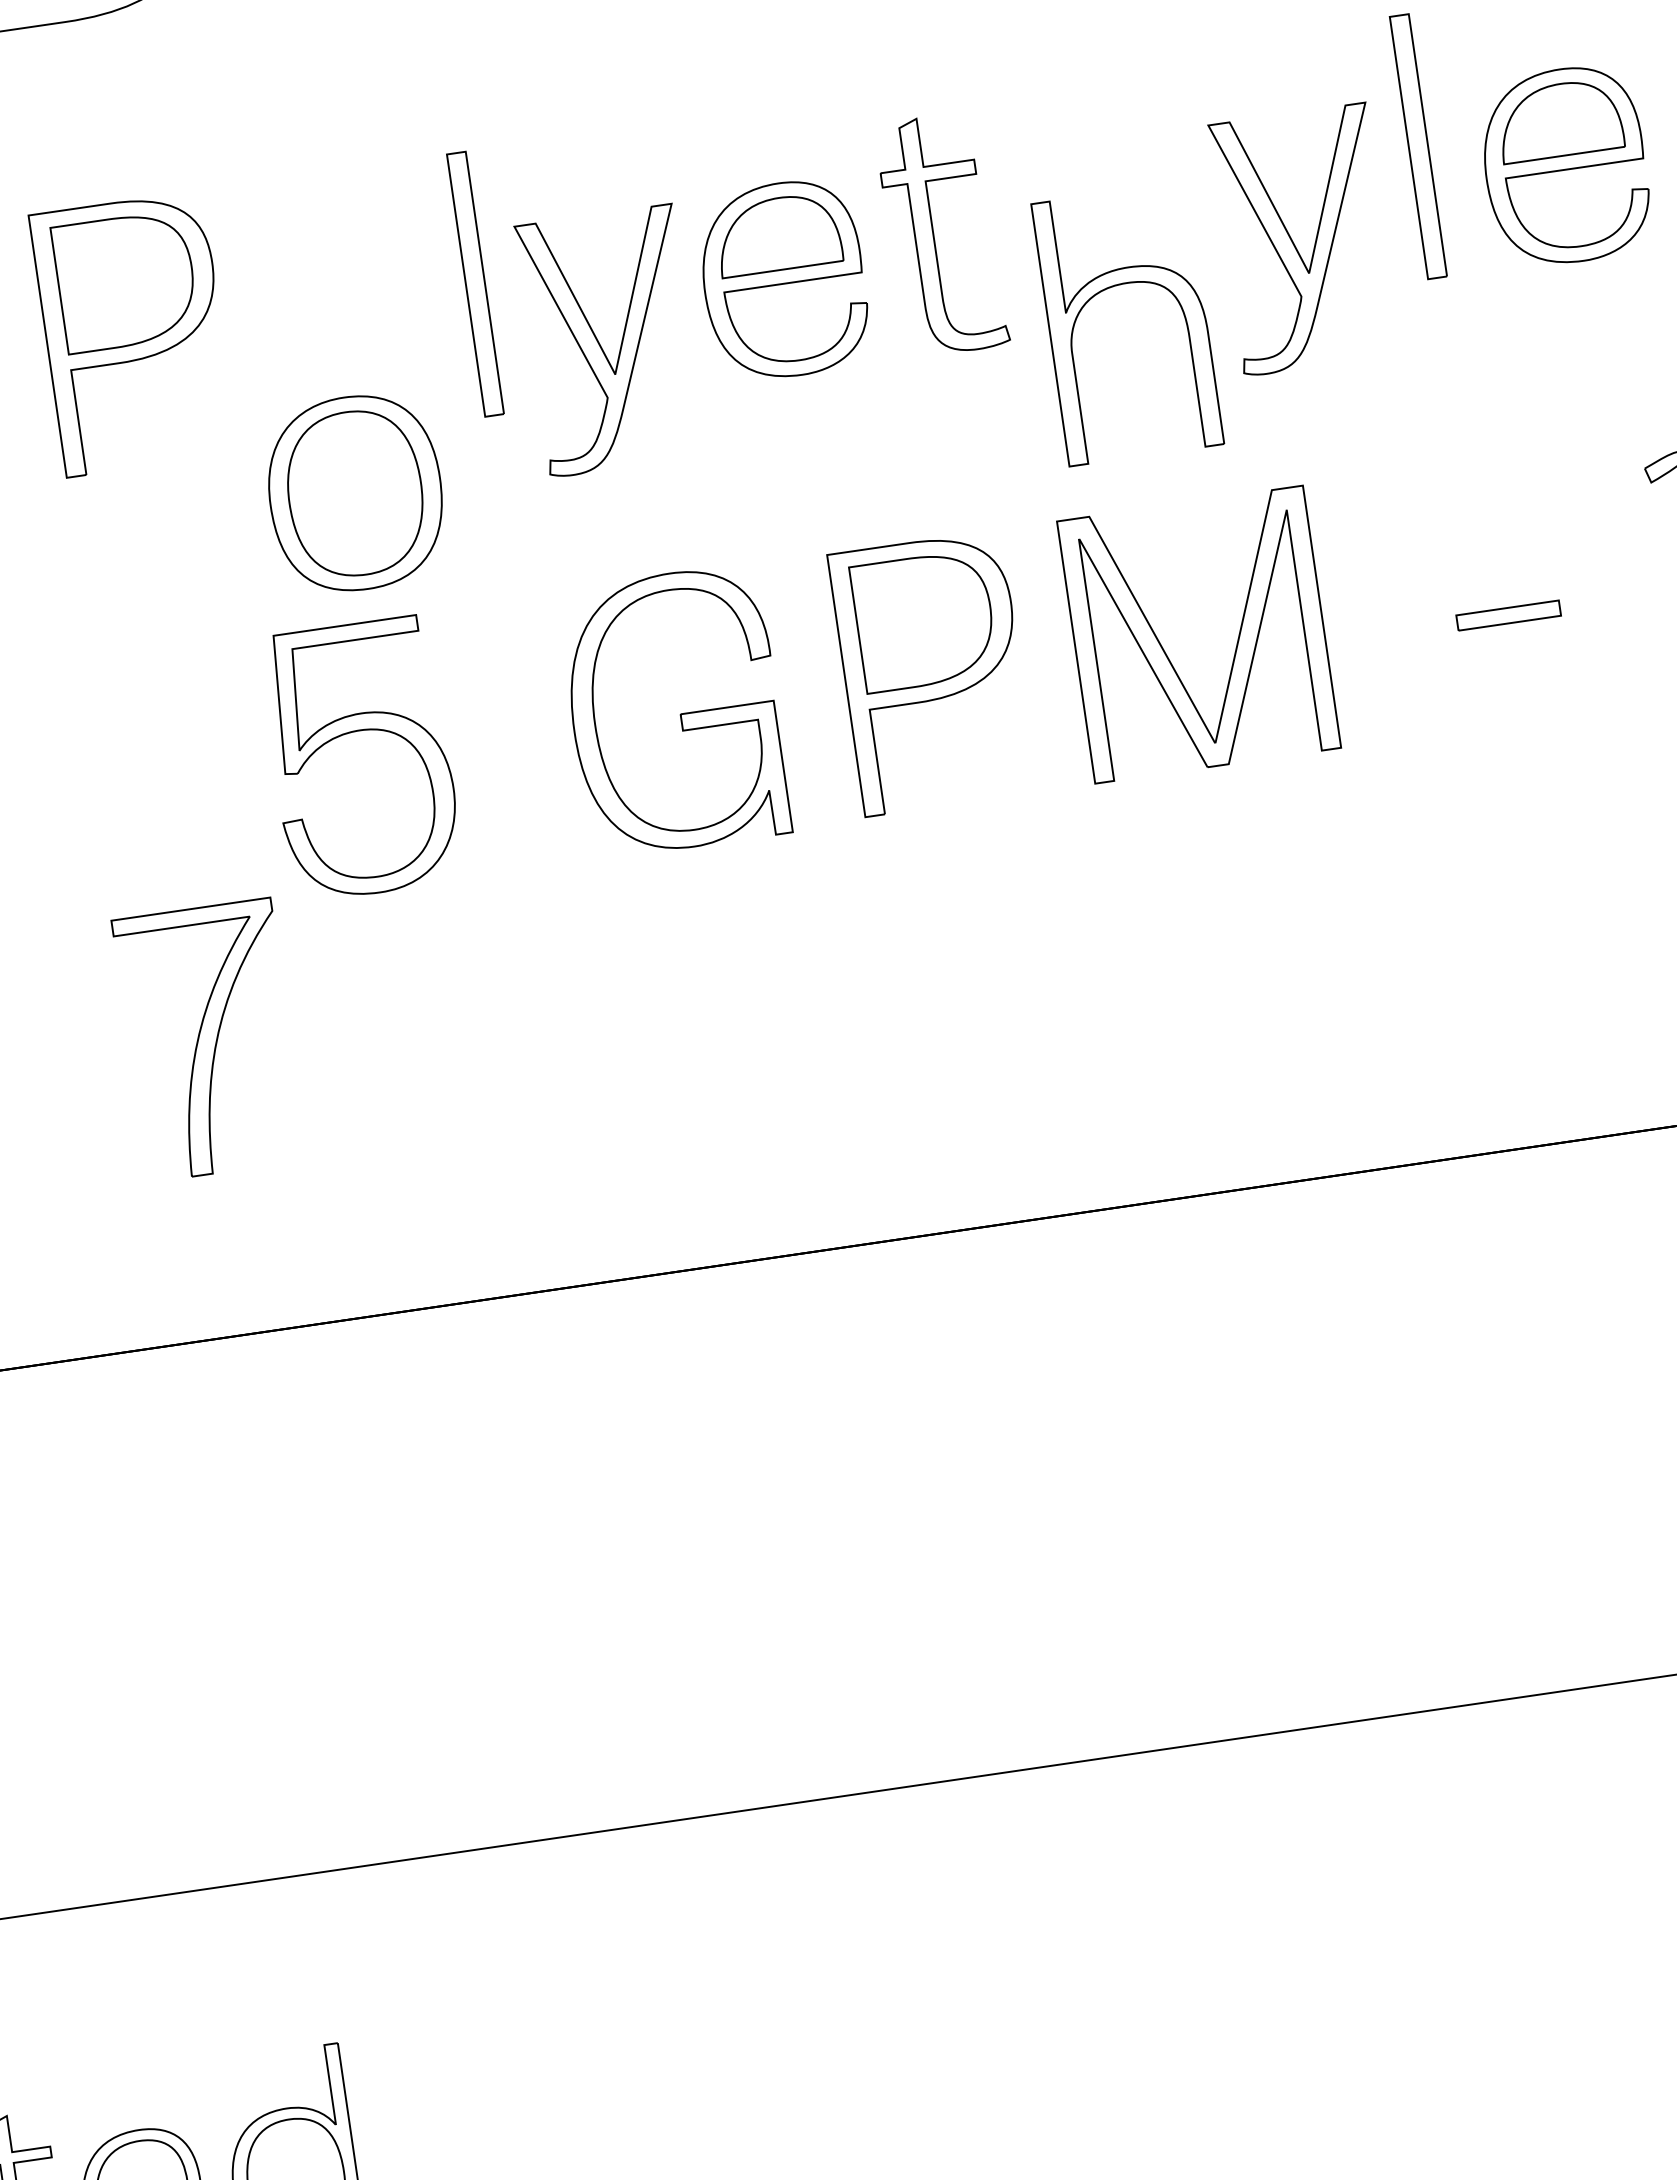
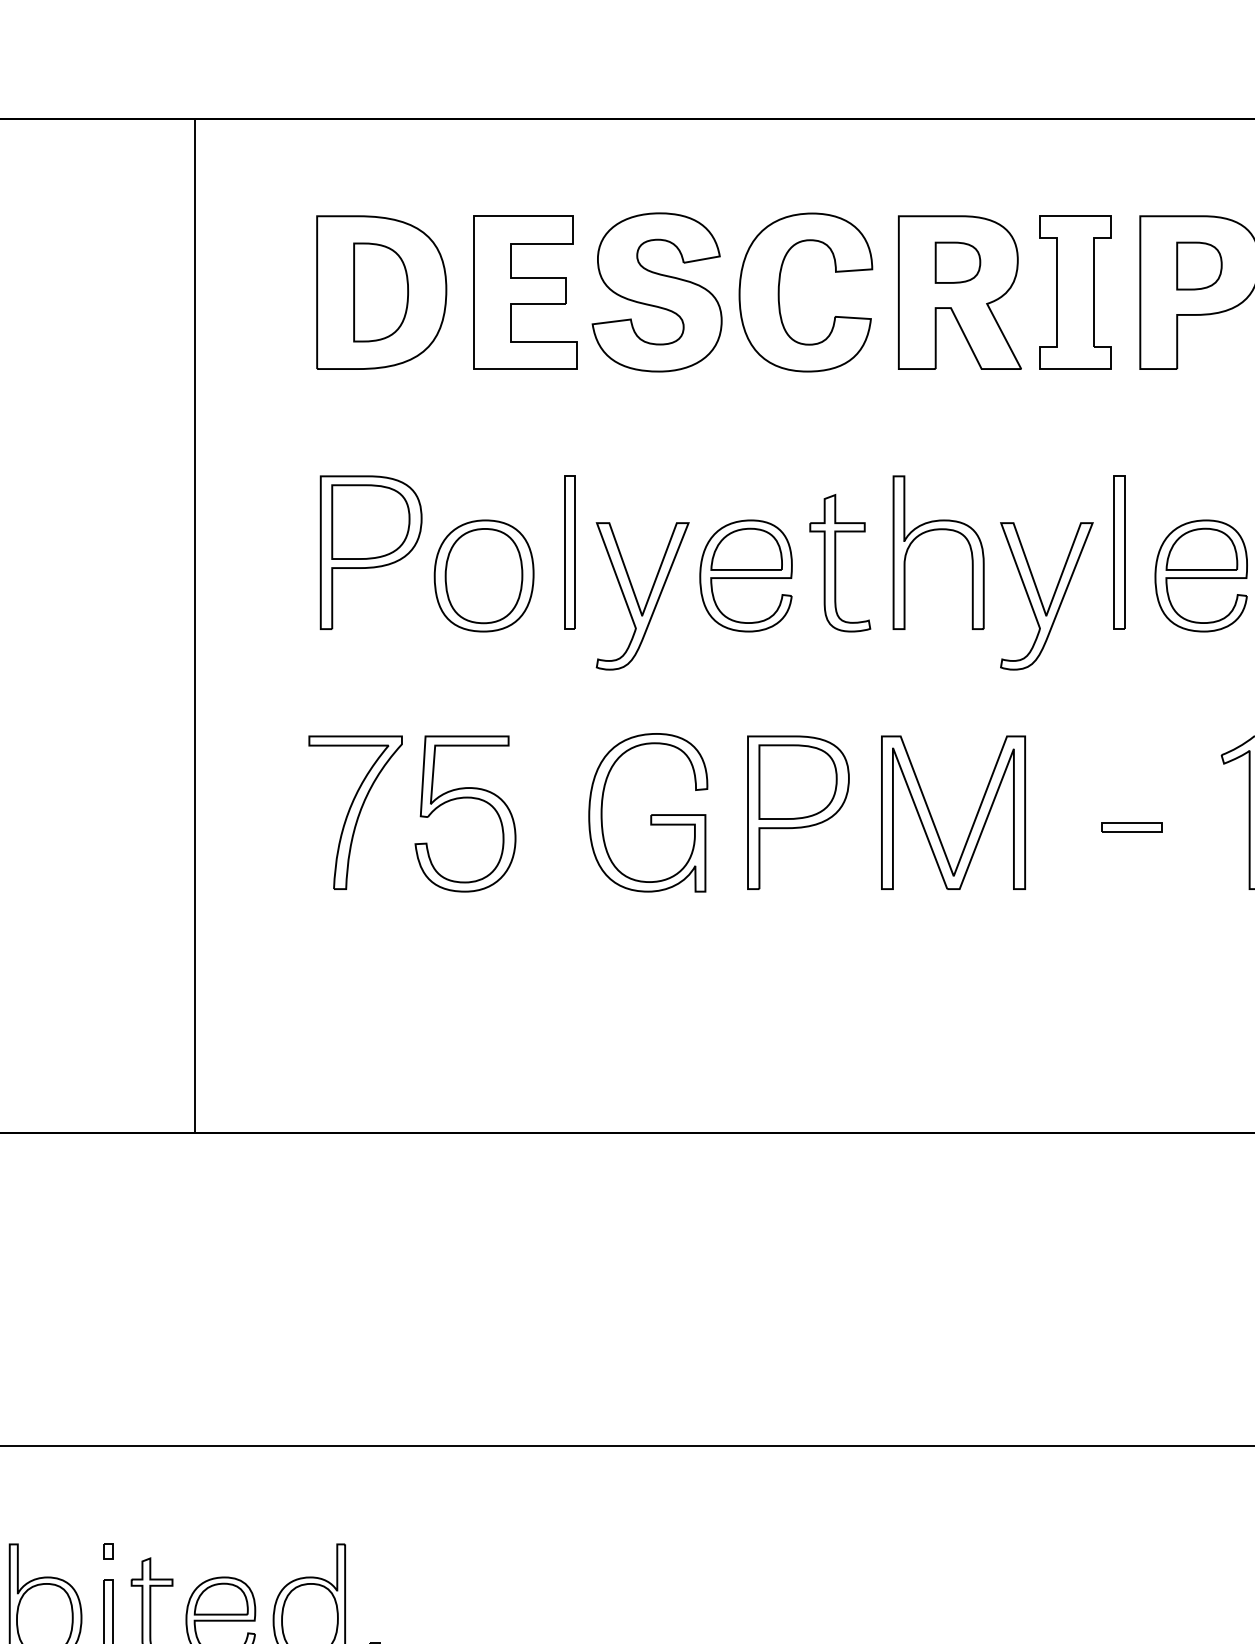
part: (1121, 285) -> (938, 530), moved
part: (354, 492) -> (483, 575), moved
part: (209, 1039) -> (355, 812), moved

